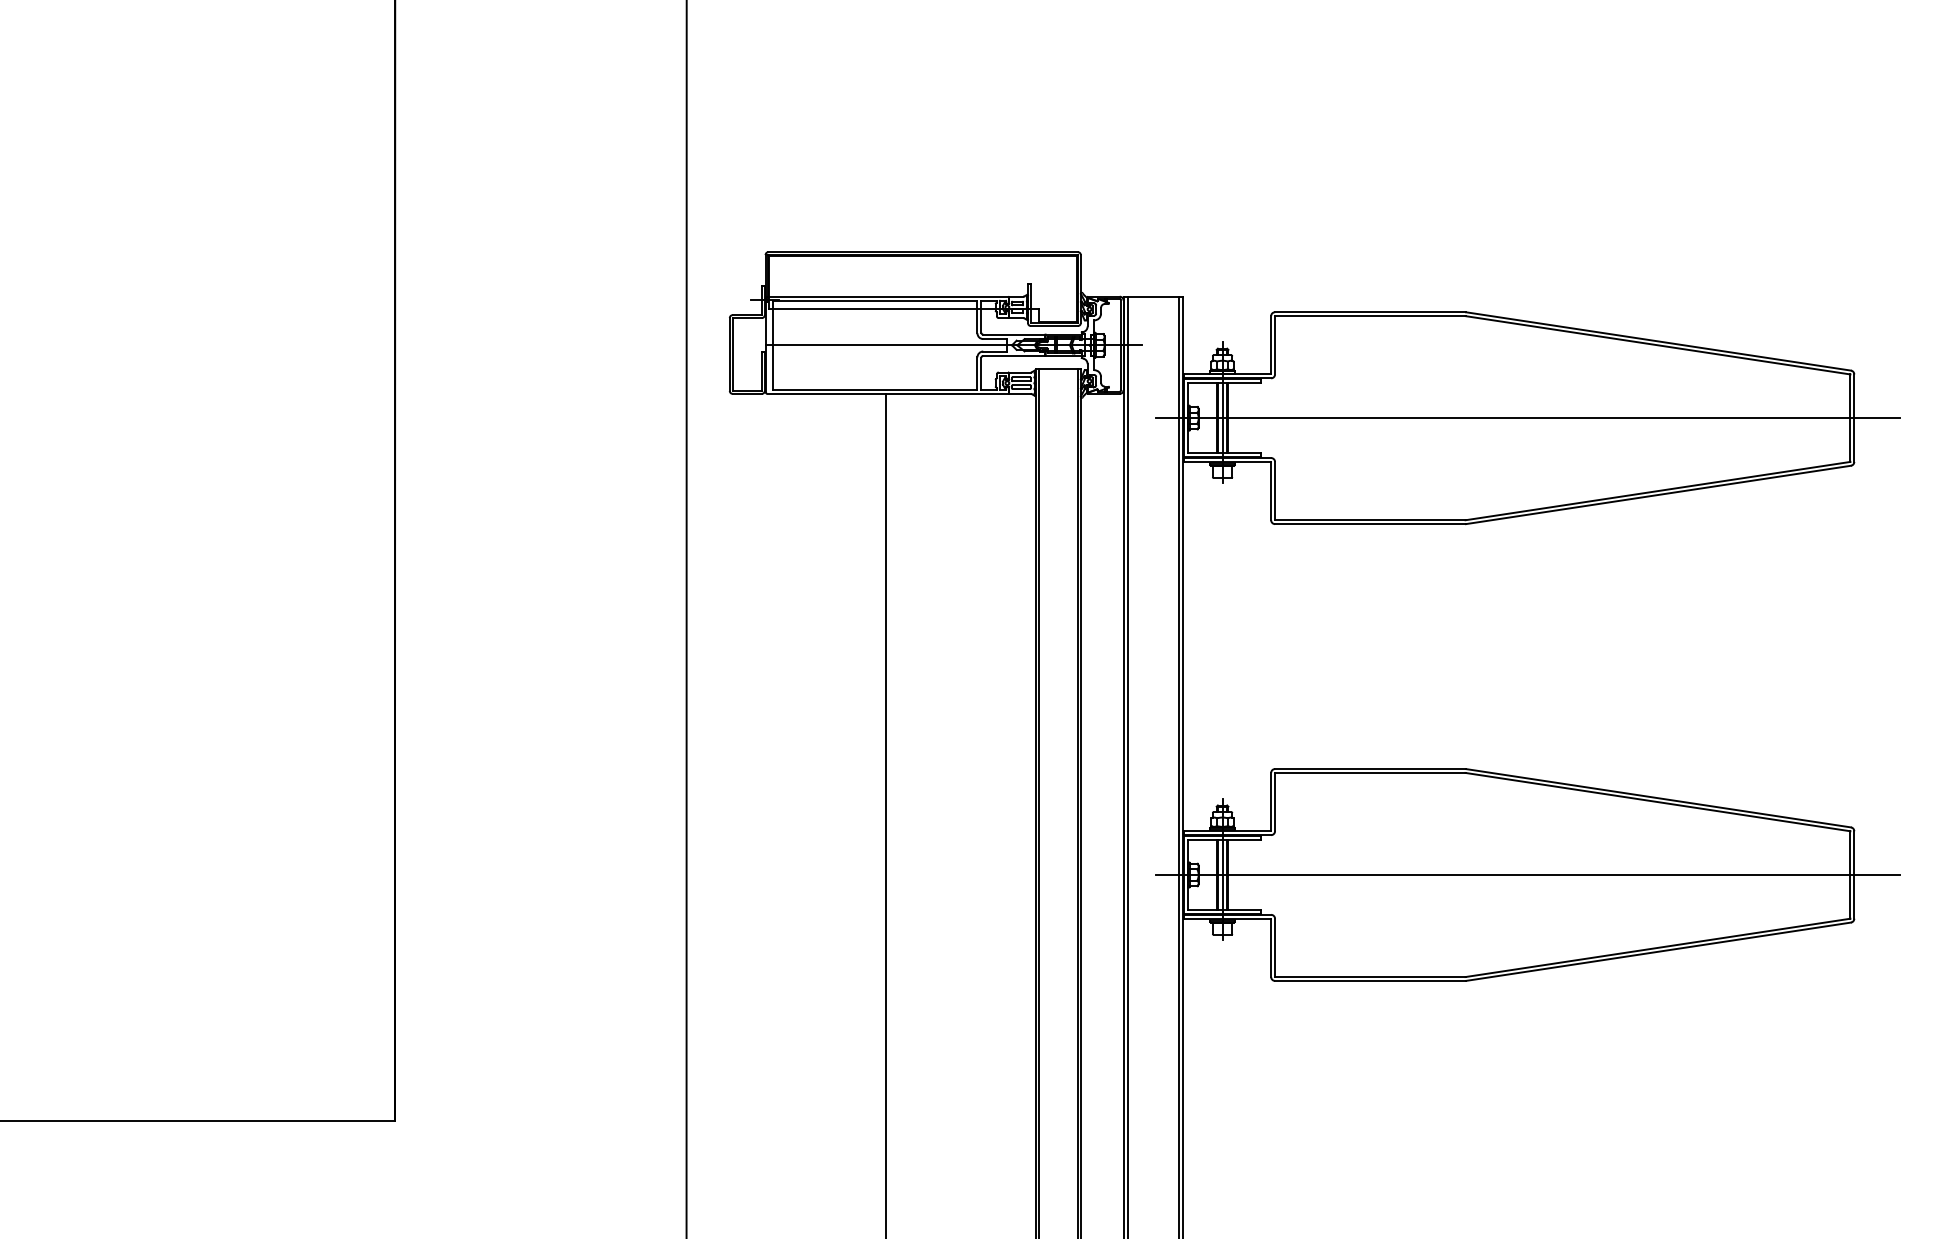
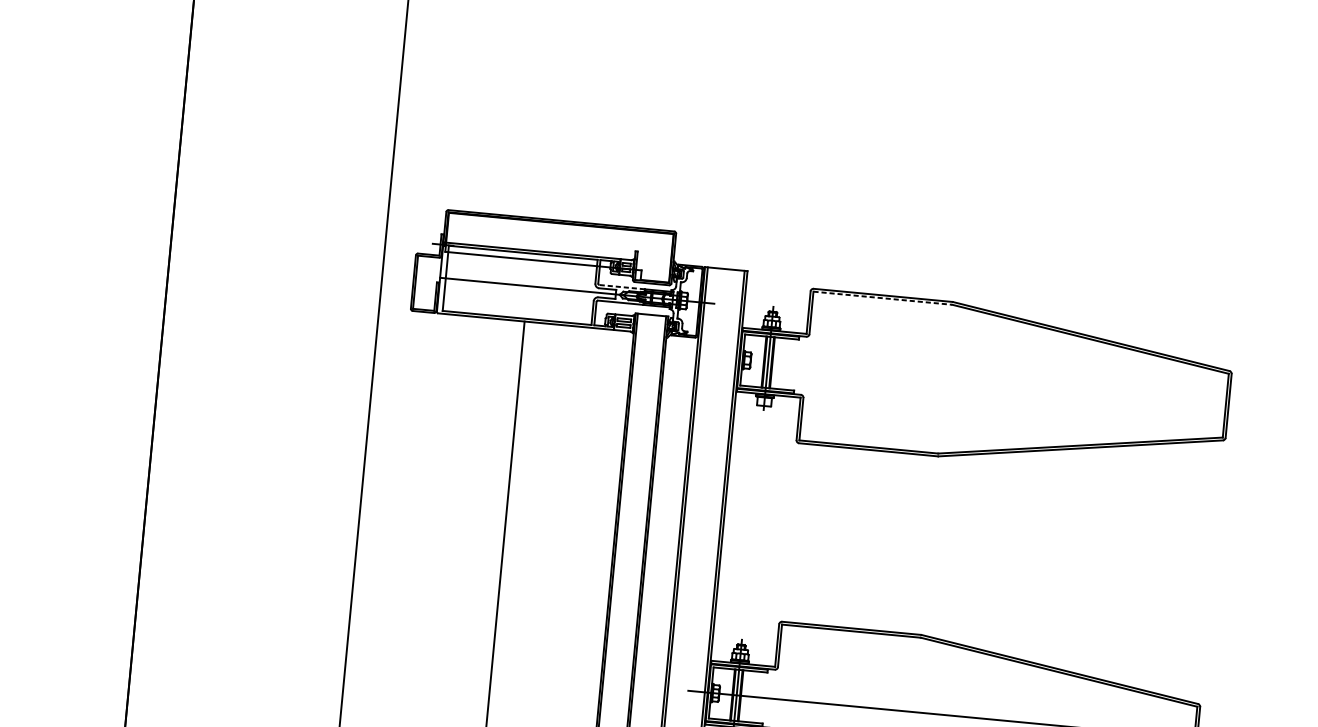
line: (1370, 316) -> (883, 298), solid -> dashed
line: (1013, 334) -> (621, 287), solid -> dashed
line: (1528, 418) -> (991, 383), removed

